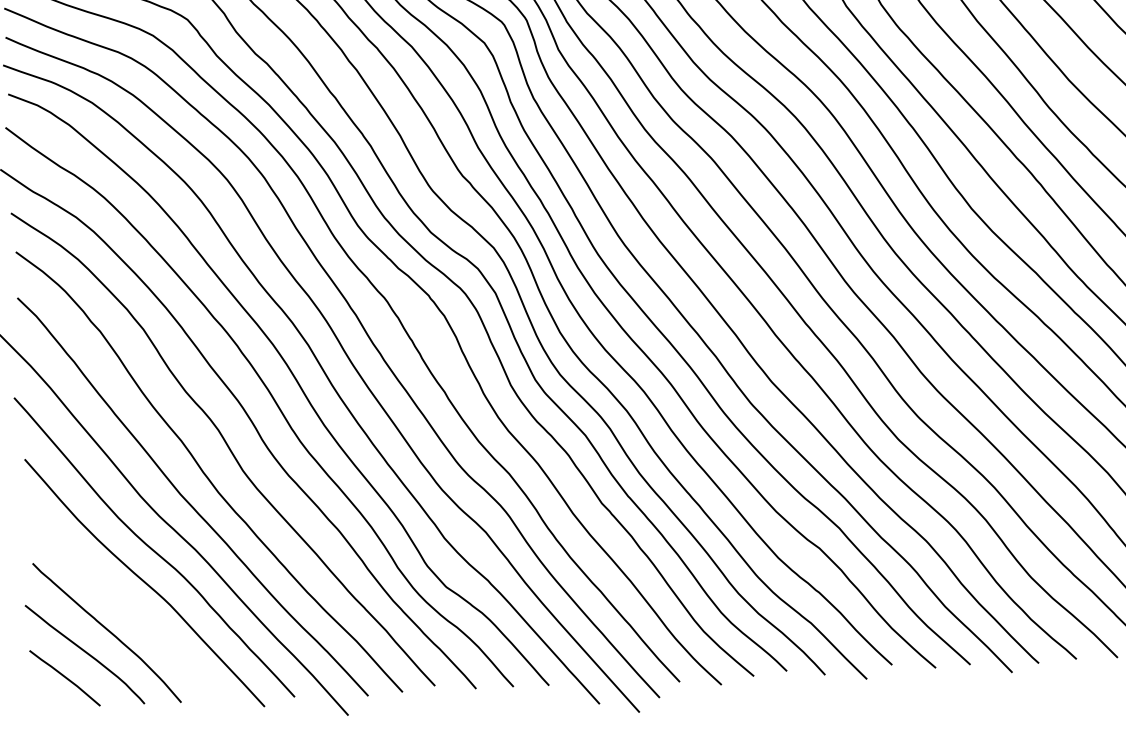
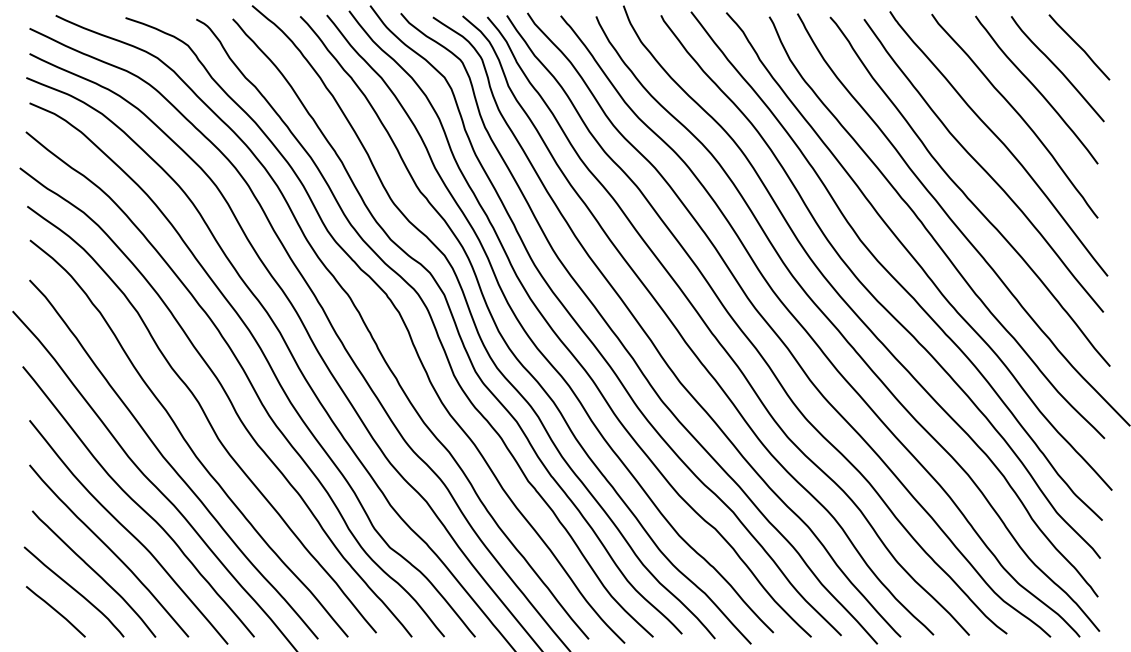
curve: (123, 604) -> (109, 550), added

